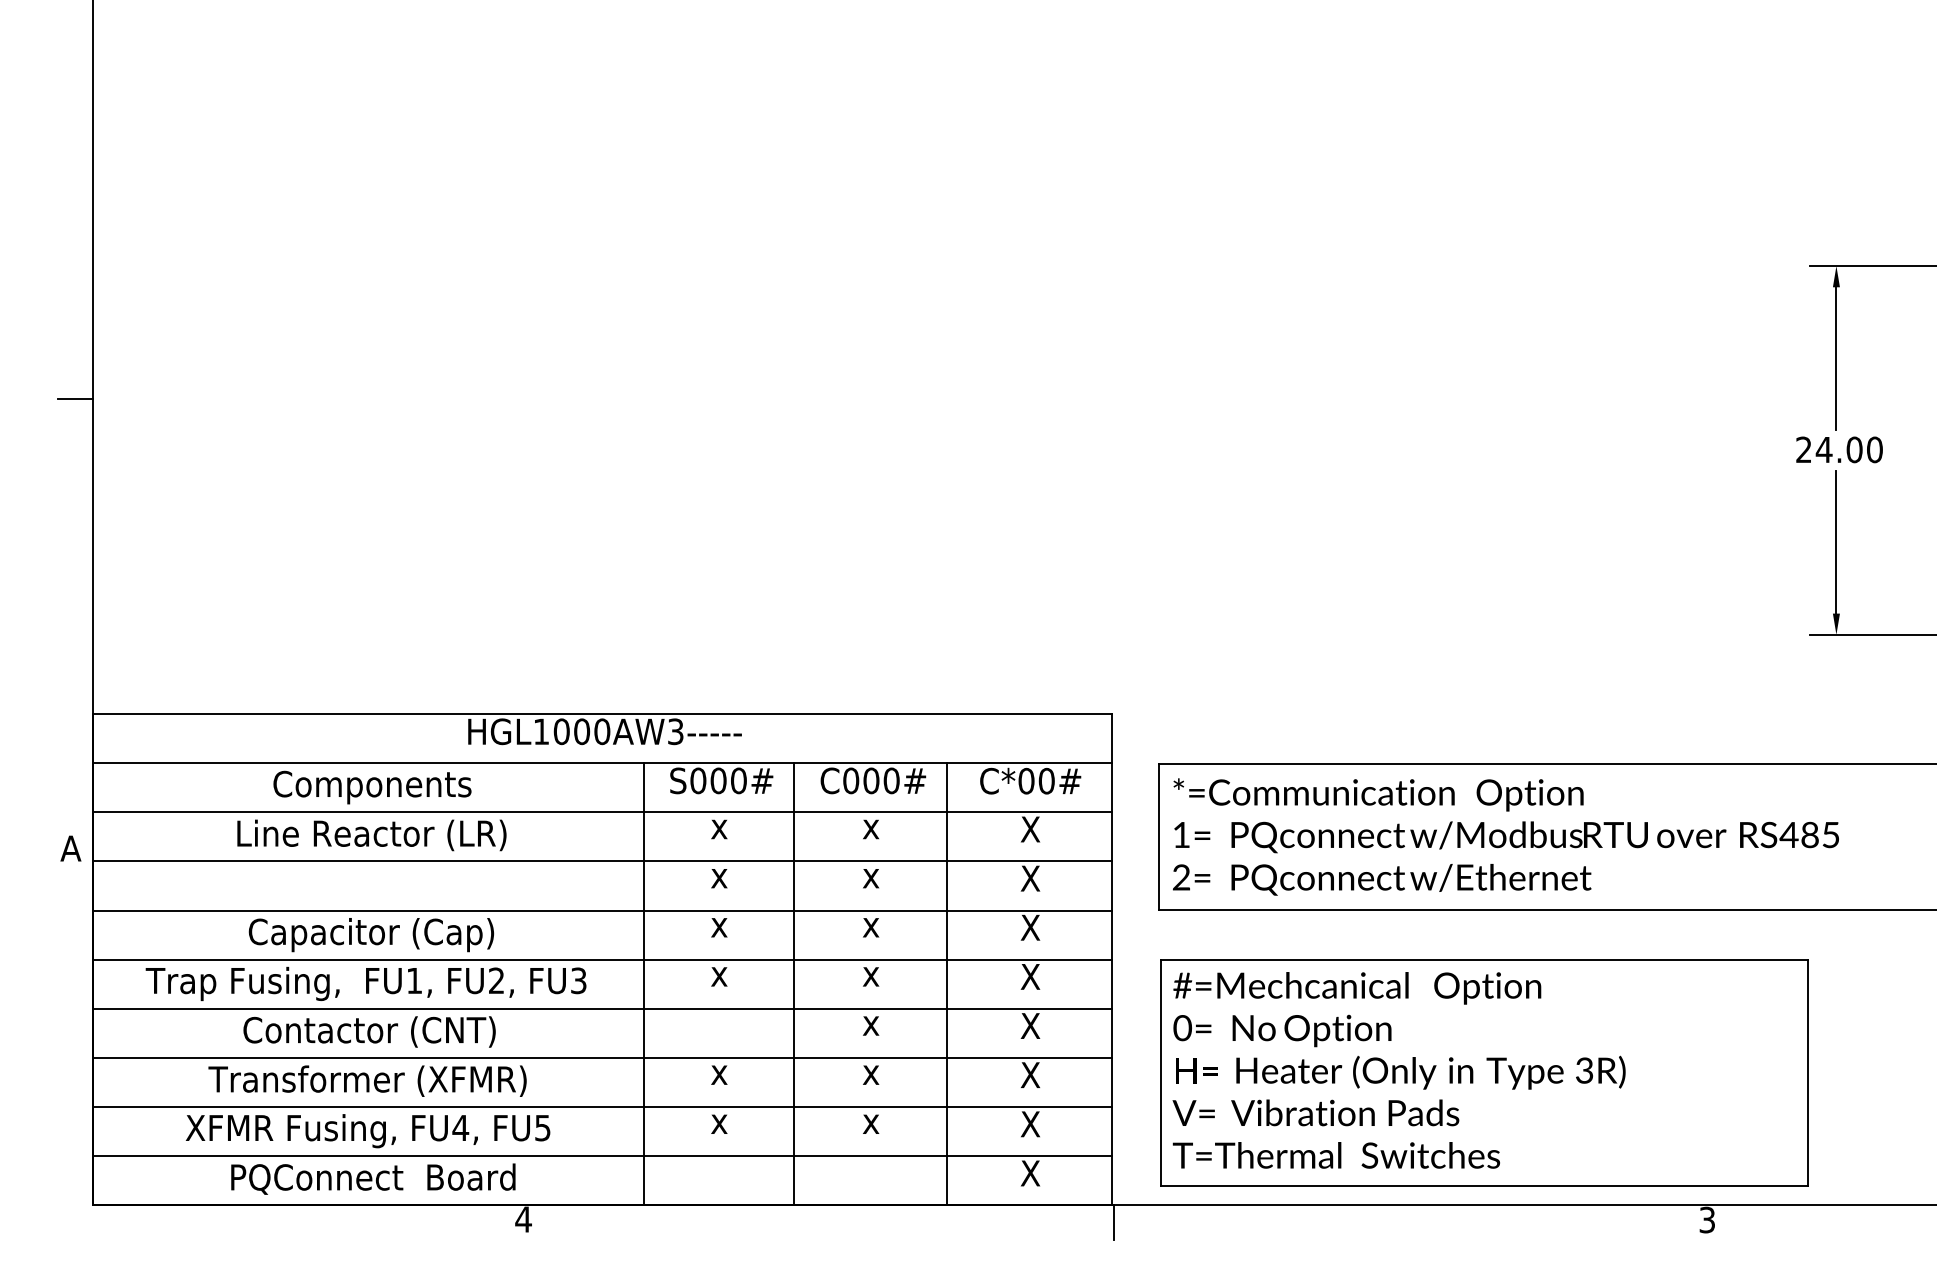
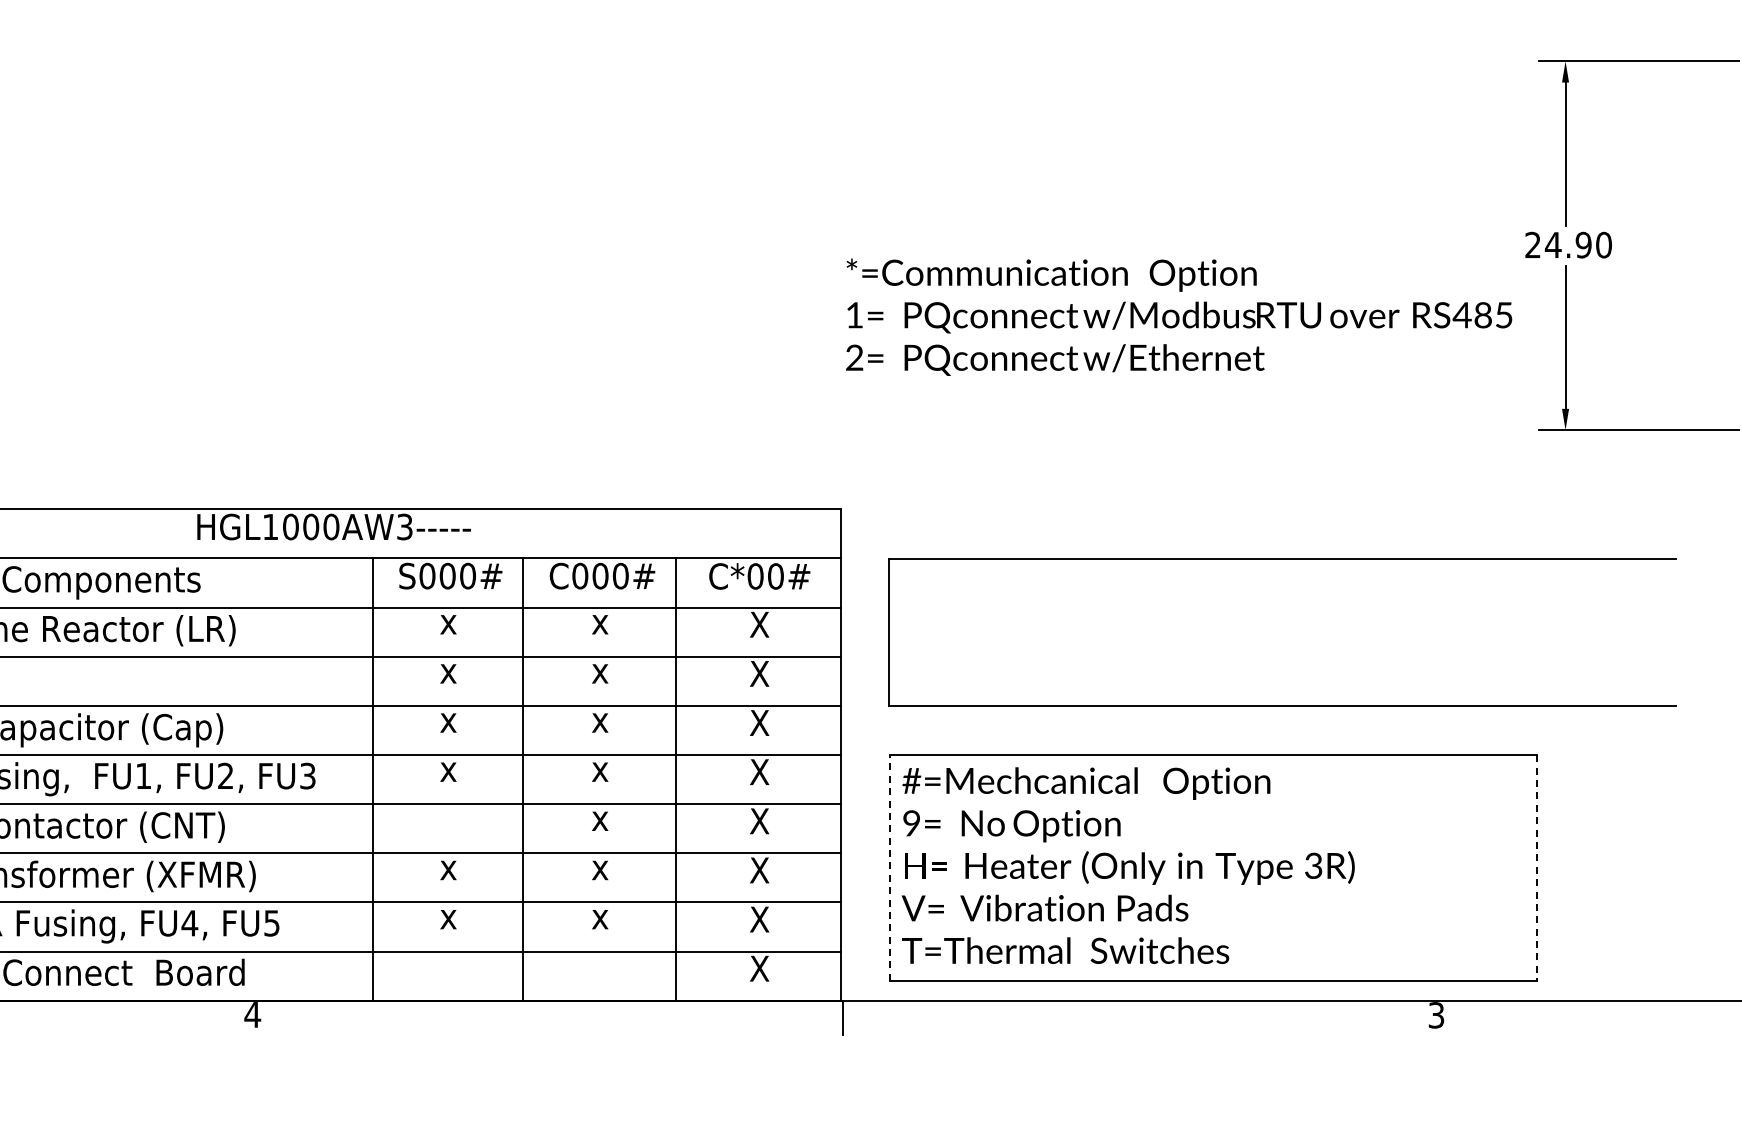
text: (1854, 449) -> (1583, 244), 24.00 -> 24.90
text: (1505, 836) -> (1178, 316), moved
text: (1182, 1028) -> (911, 823), 0= -> 9=
line: (1160, 1072) -> (889, 867), solid -> dashed
line: (1807, 1072) -> (1536, 867), solid -> dashed

